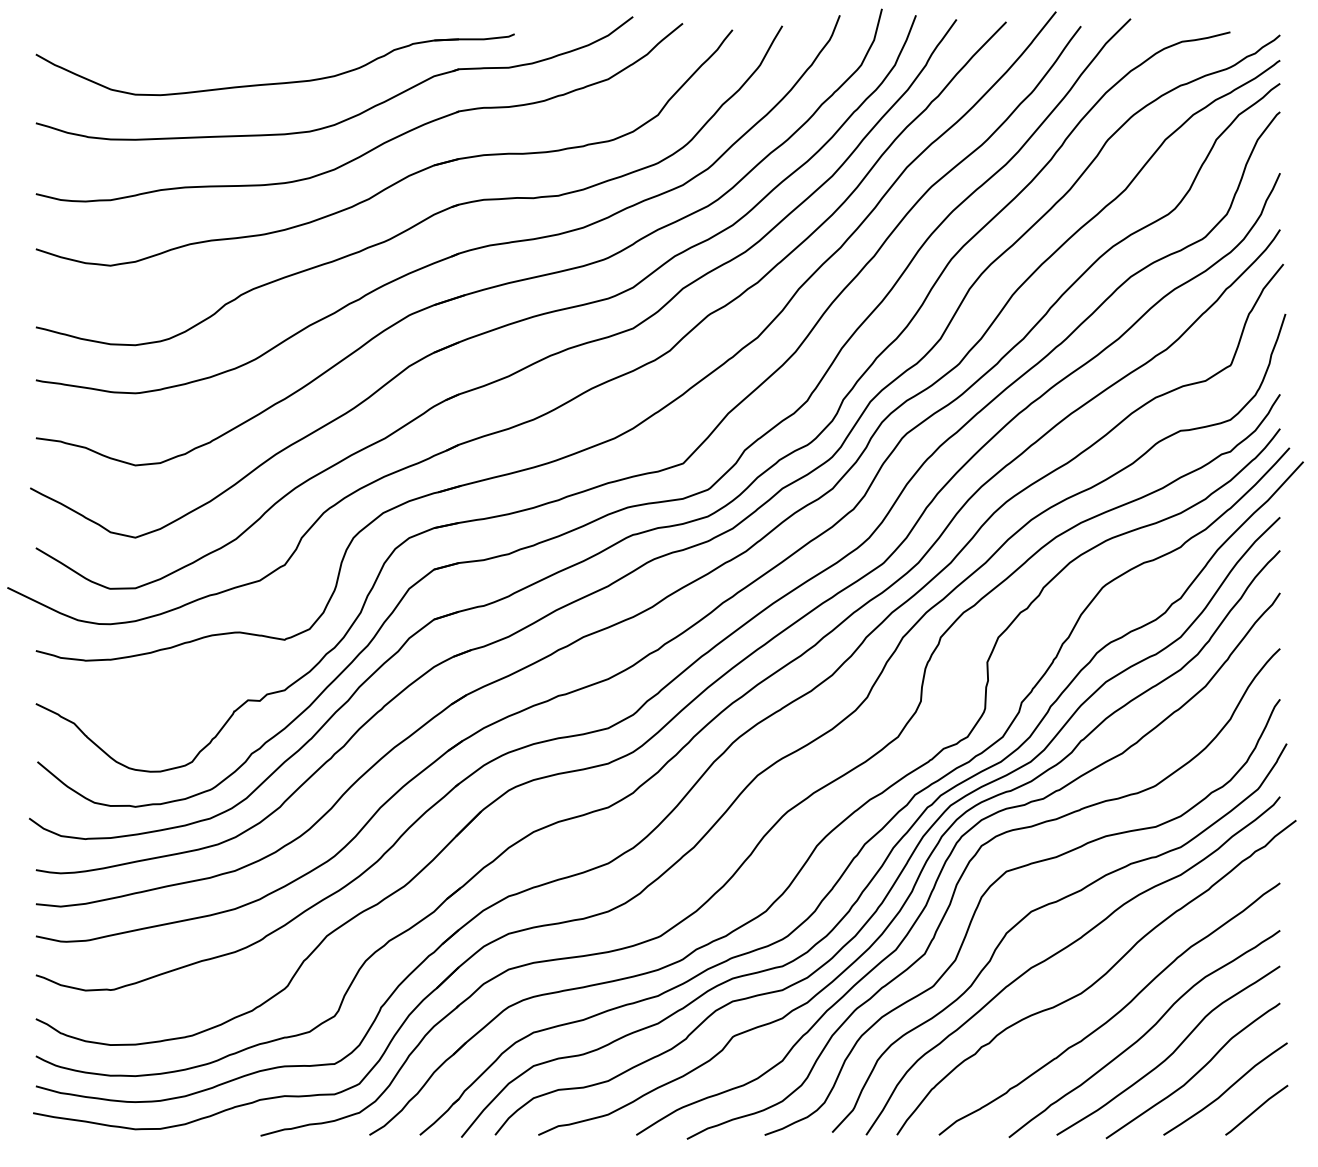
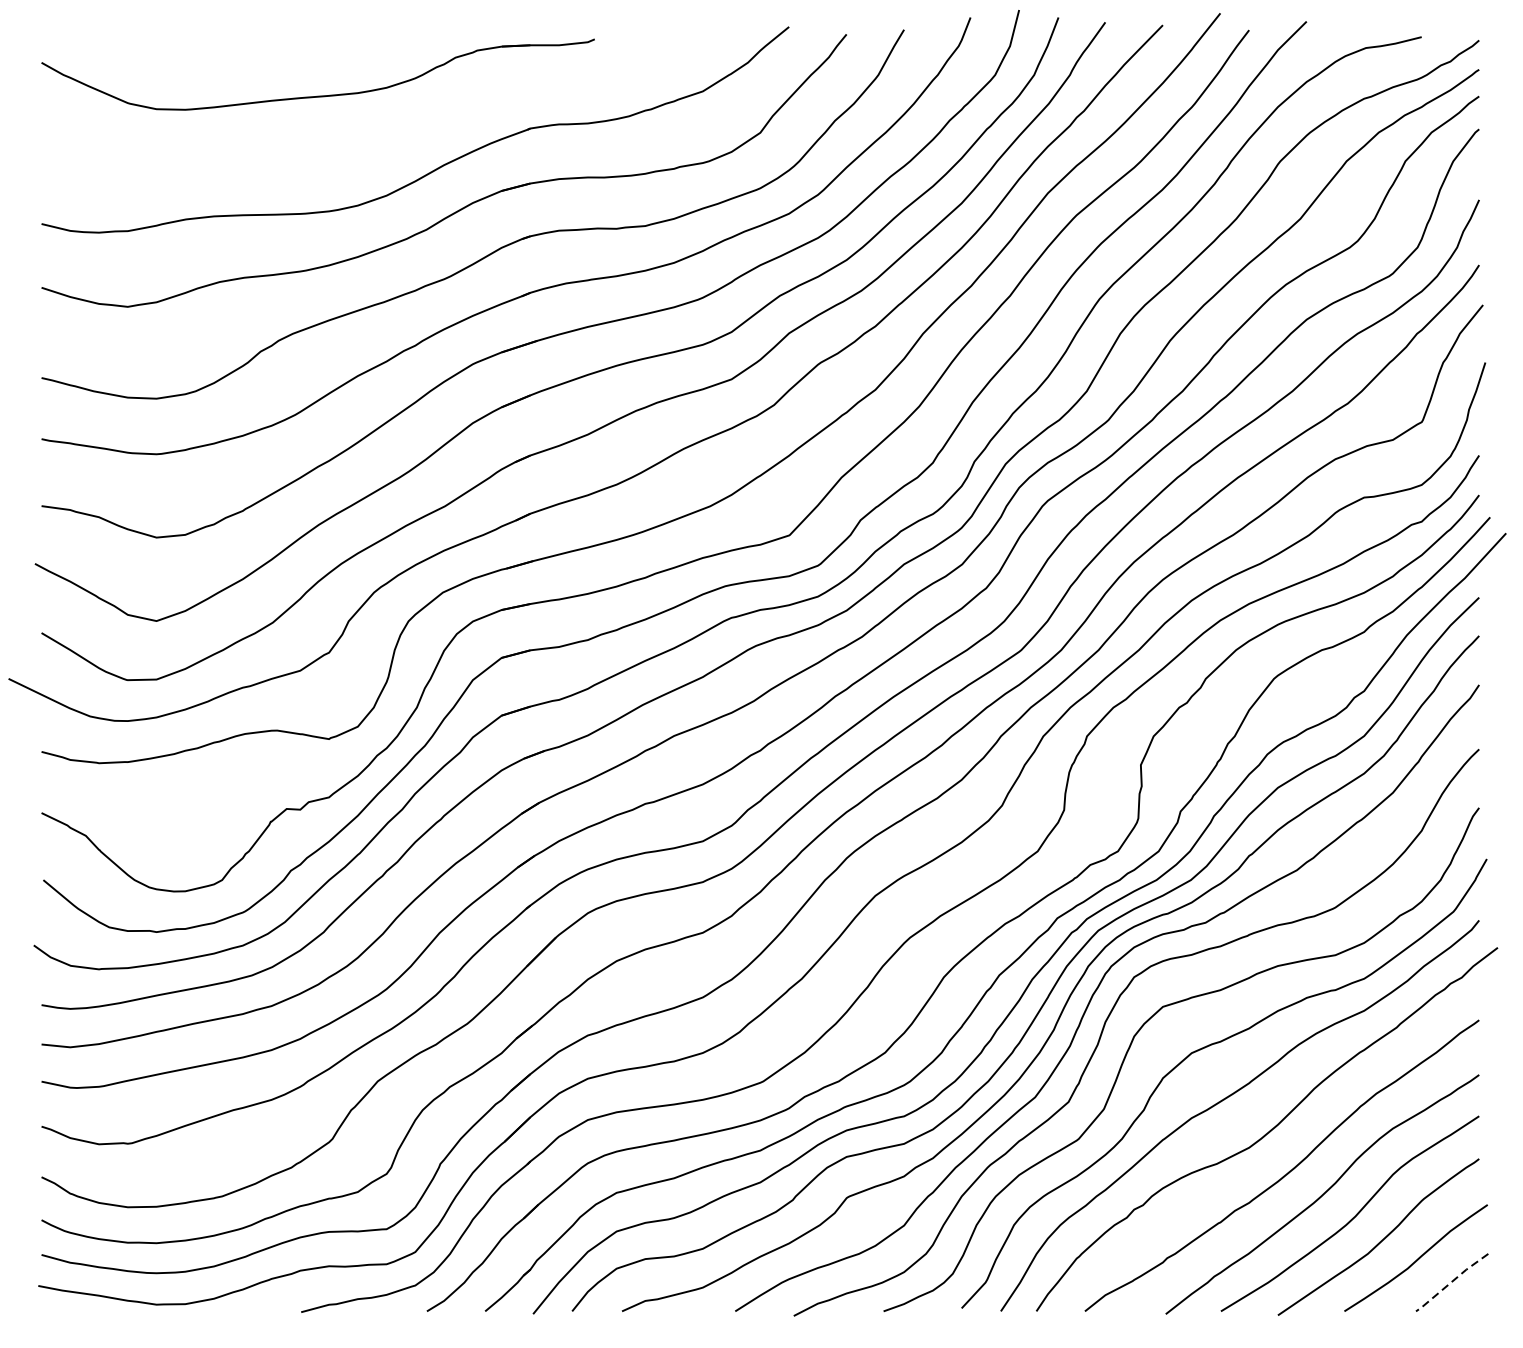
part: (353, 115) -> (408, 133), removed
line: (1256, 1109) -> (1451, 1281), solid -> dashed

